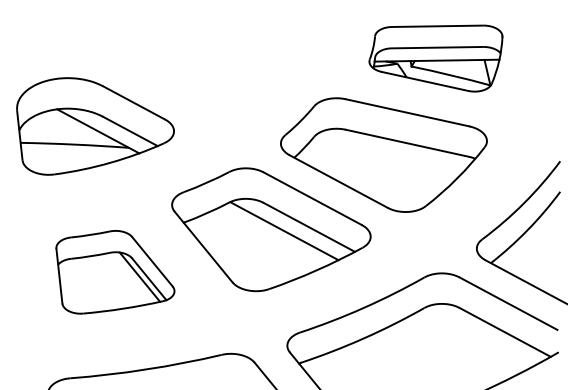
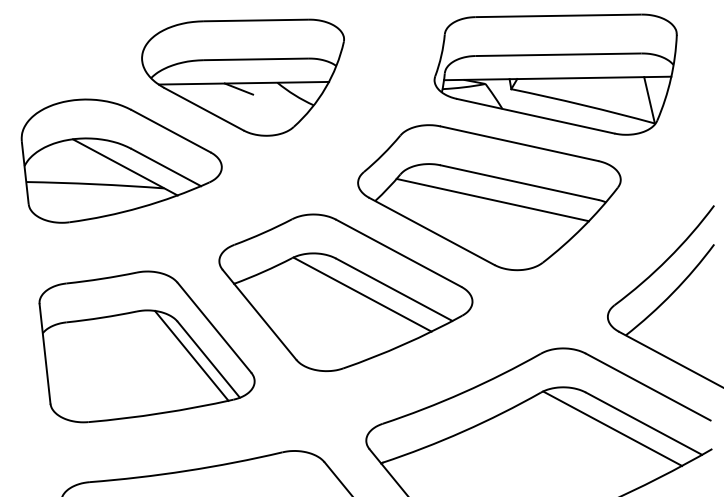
part: (435, 58) -> (555, 74), size x1.43
part: (190, 60) -> (242, 77), added
line: (386, 156) -> (492, 199), added
part: (115, 272) -> (147, 347), size x1.43
line: (480, 336) -> (612, 428), added

